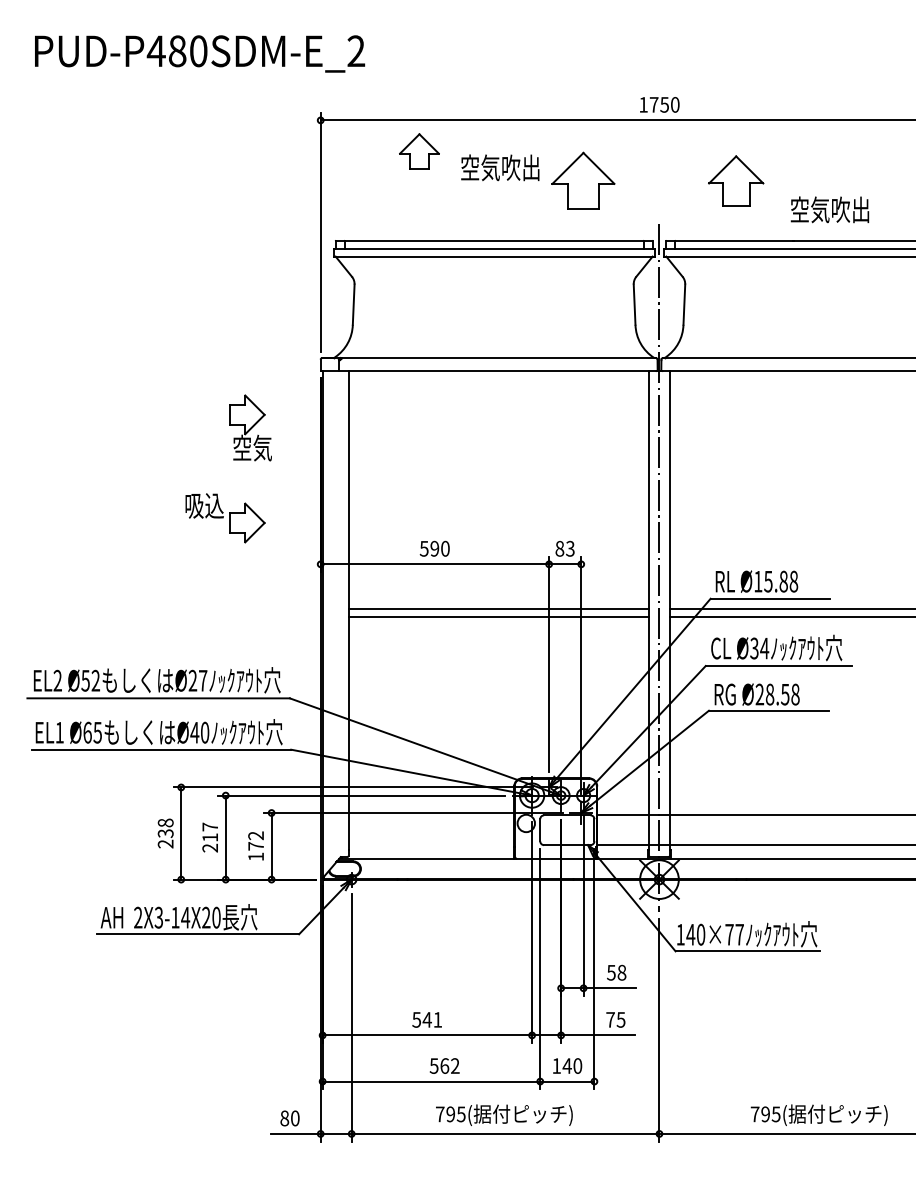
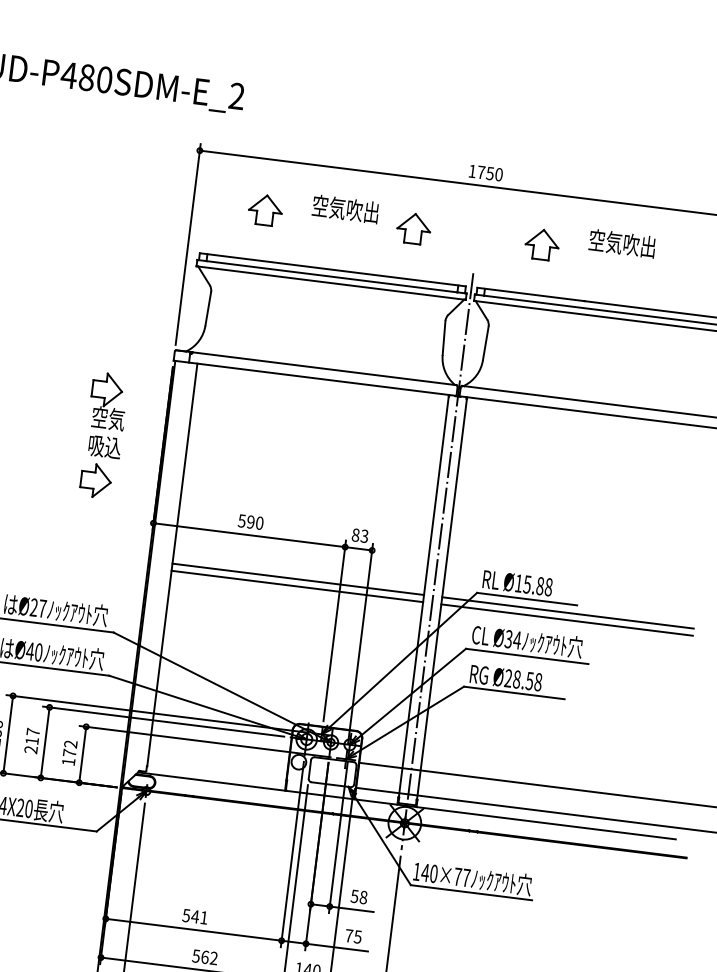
part: (419, 151) -> (265, 210), moved
part: (582, 180) -> (413, 228), size x0.62
part: (735, 180) -> (541, 244), size x0.71
text: (829, 209) -> (621, 243), moved
text: (204, 505) -> (104, 446), moved

